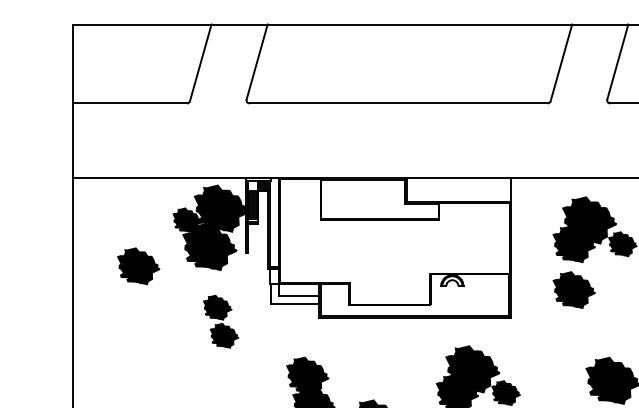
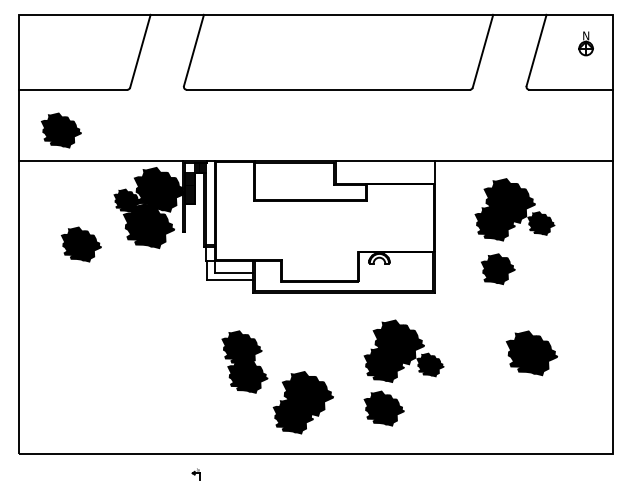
part: (116, 146) -> (60, 130), added
fill: (570, 288) -> (491, 265), removed
part: (220, 321) -> (159, 296), removed

